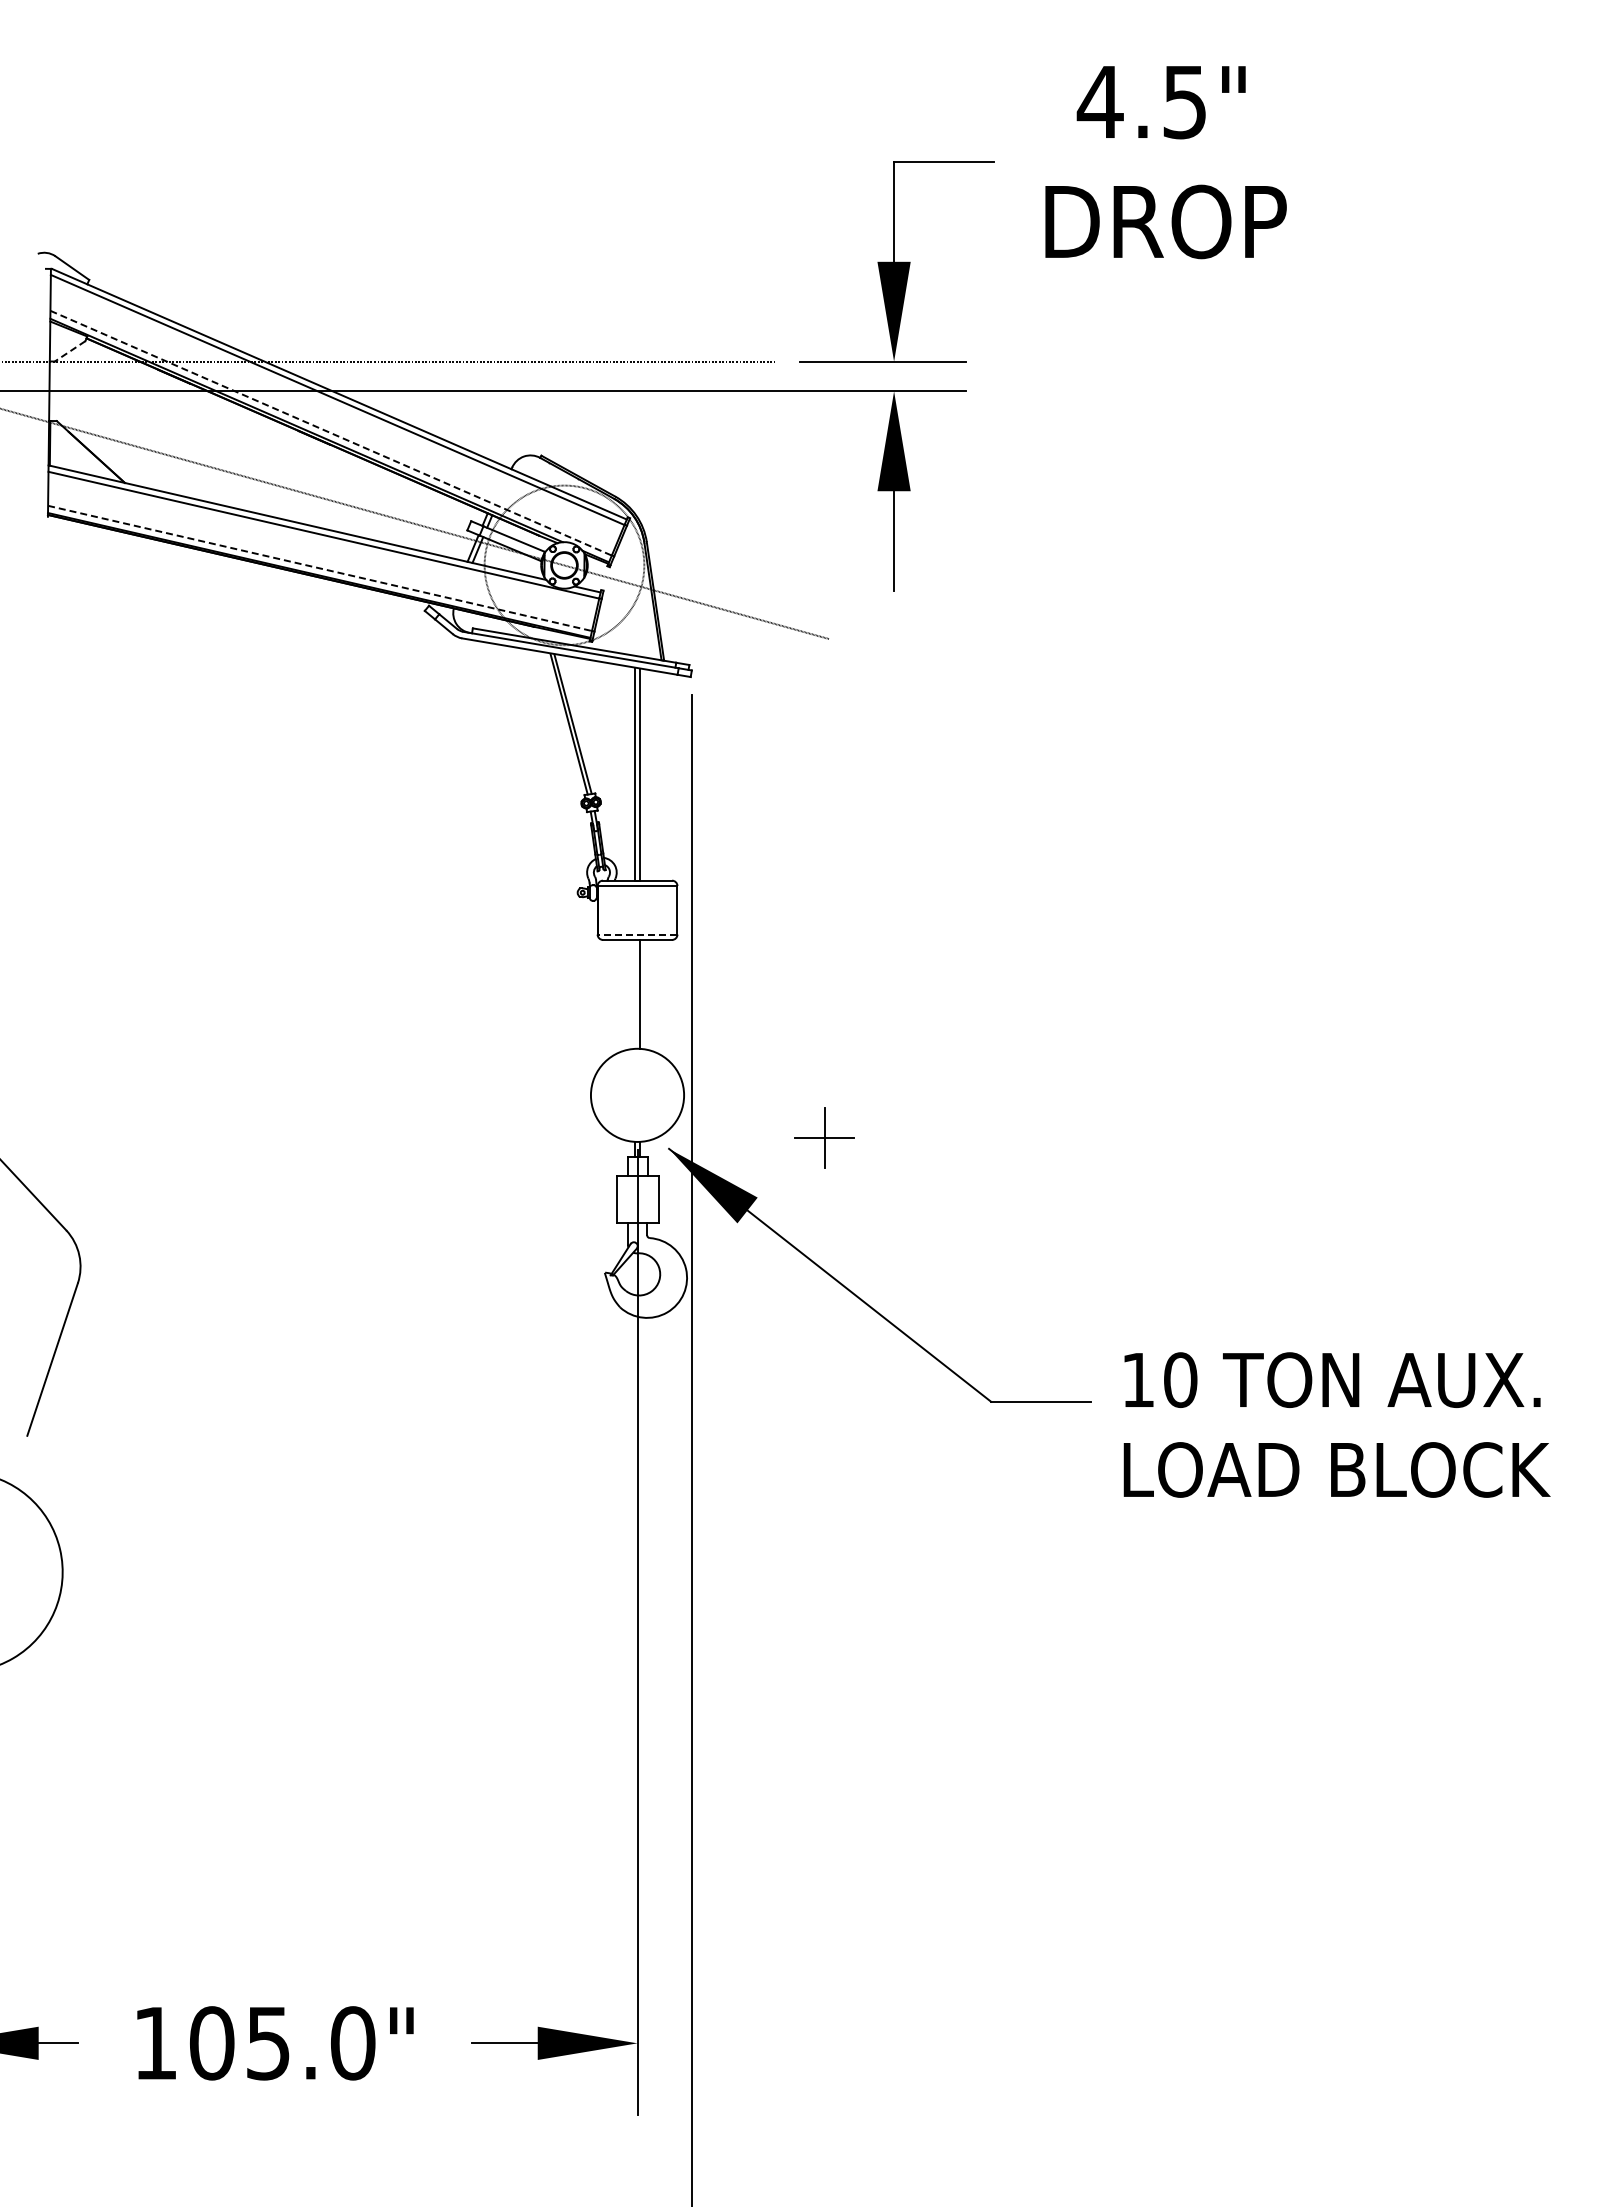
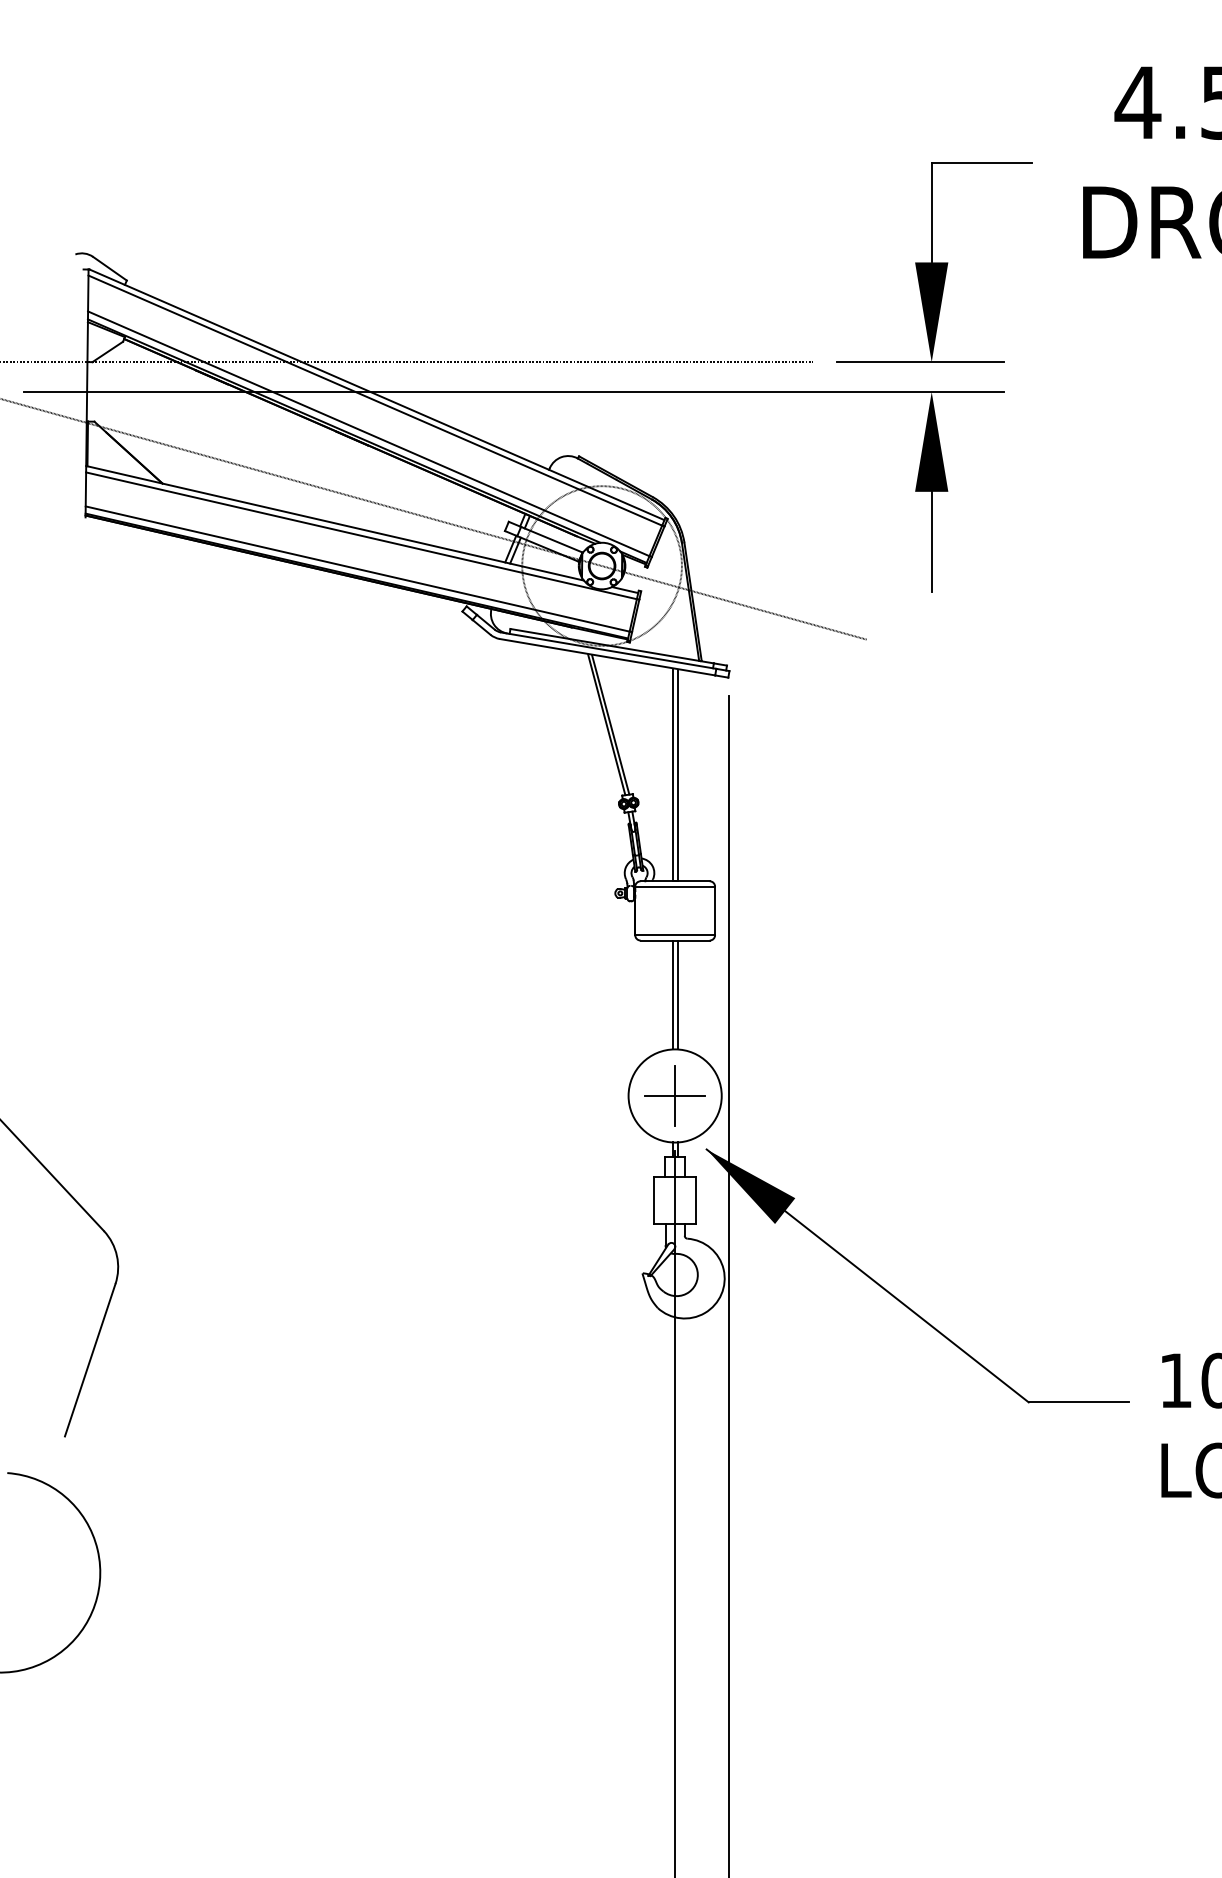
line: (69, 351) -> (107, 352), dashed -> solid
line: (331, 433) -> (369, 434), dashed -> solid
line: (320, 568) -> (358, 569), dashed -> solid
line: (637, 934) -> (675, 935), dashed -> solid
line: (635, 993) -> (673, 994), added
part: (824, 1137) -> (675, 1095), moved

